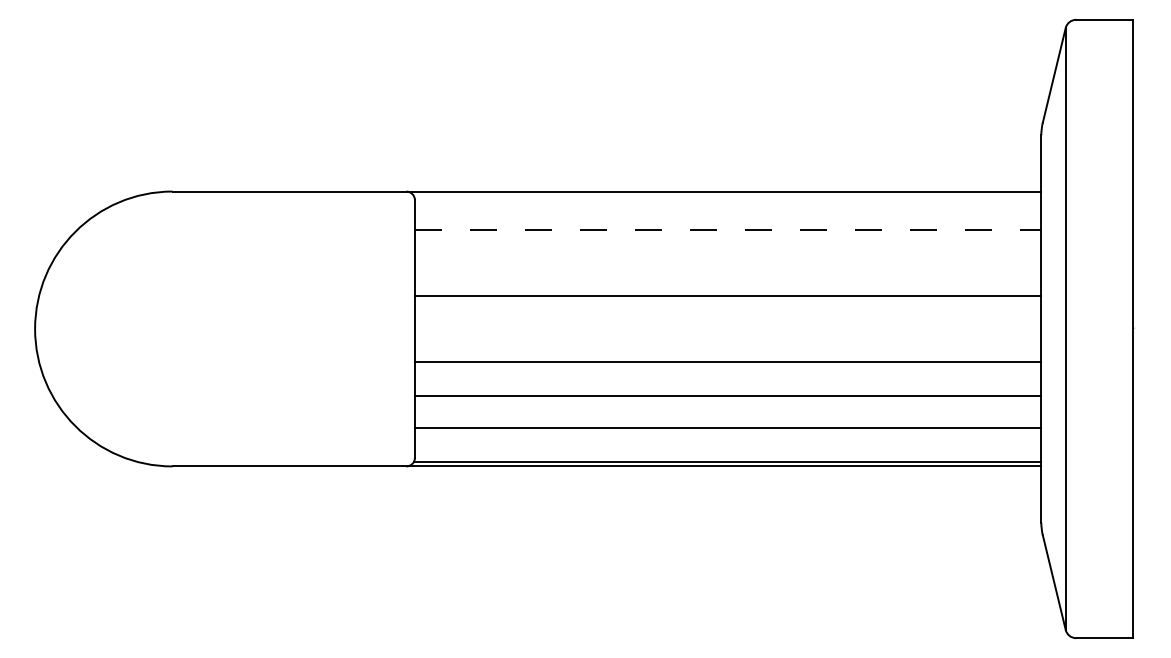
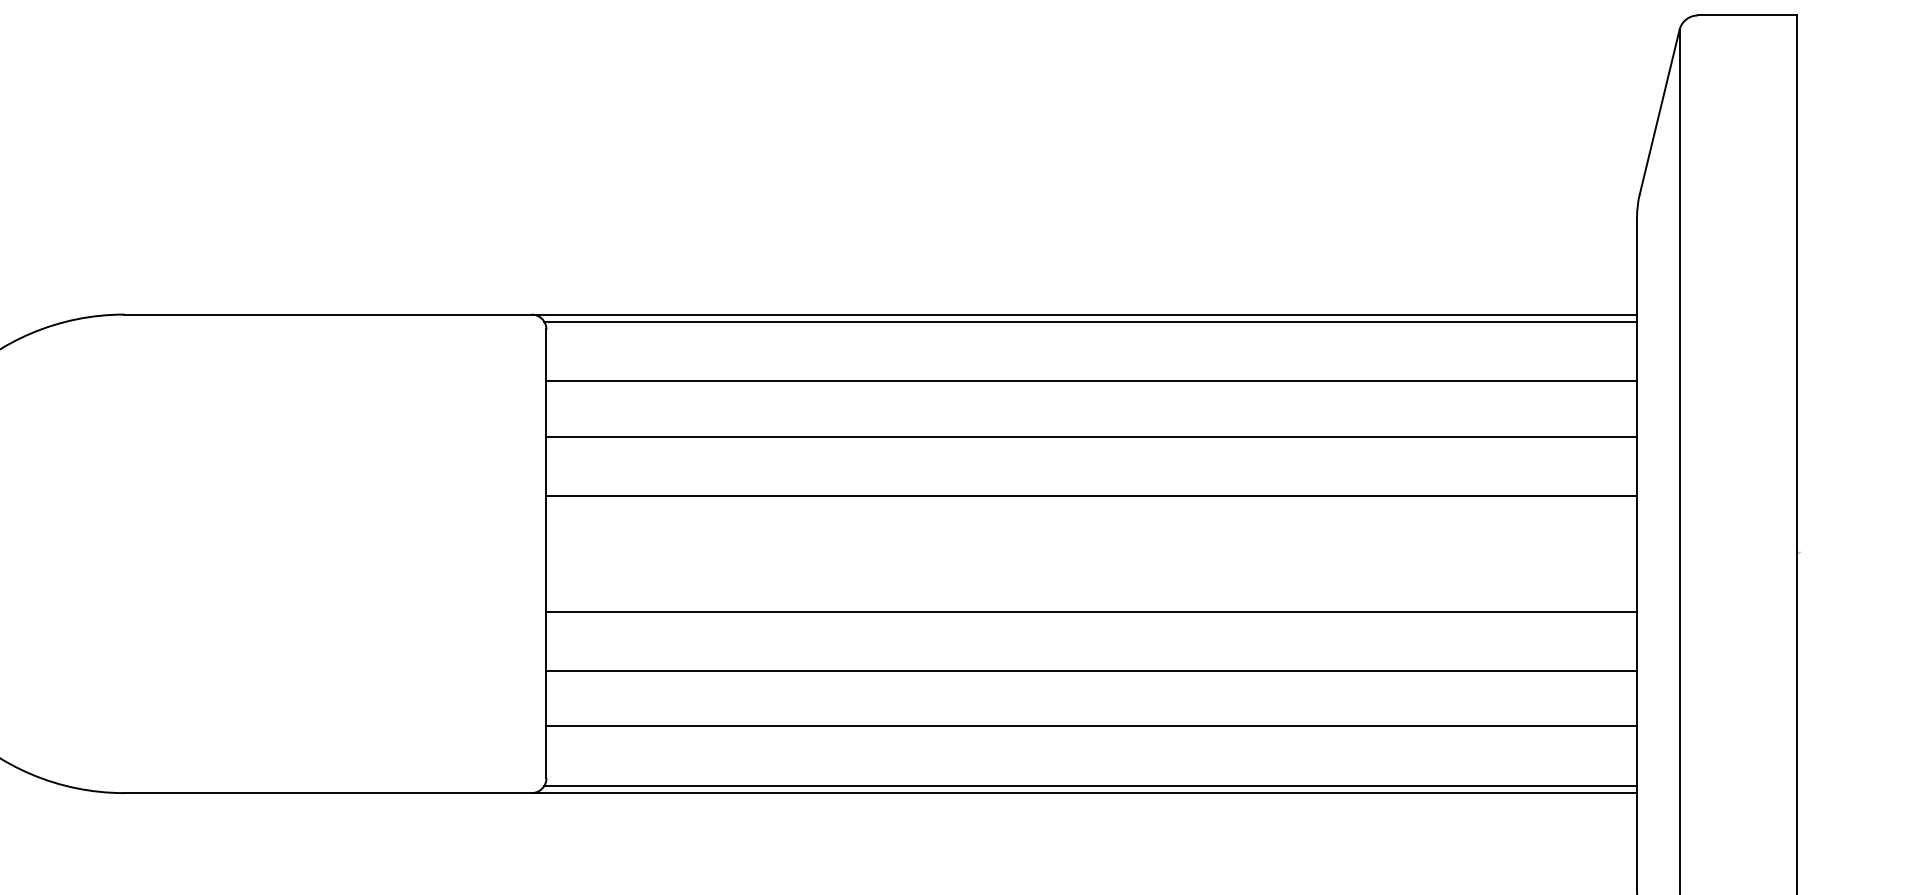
line: (727, 195) -> (1090, 321), added
line: (728, 229) -> (1092, 380), dashed -> solid
line: (727, 261) -> (1090, 436), added

